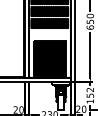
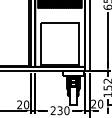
hatch: (49, 58) -> (59, 43), removed

